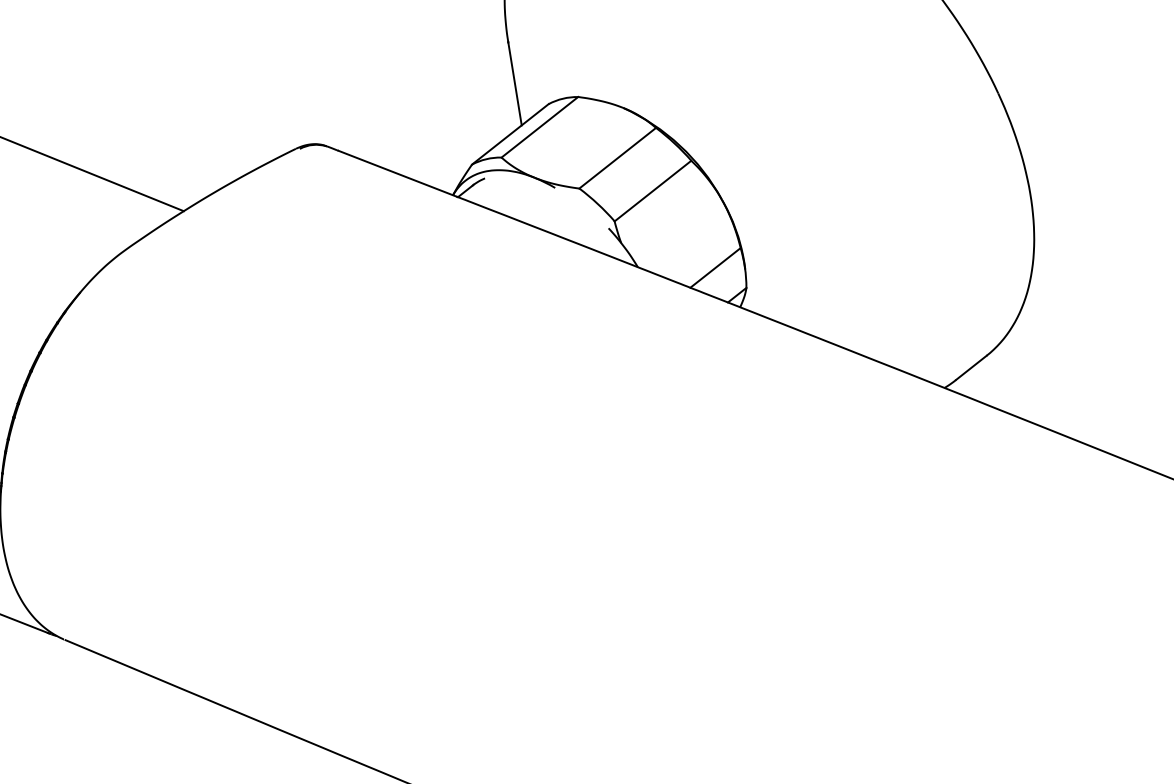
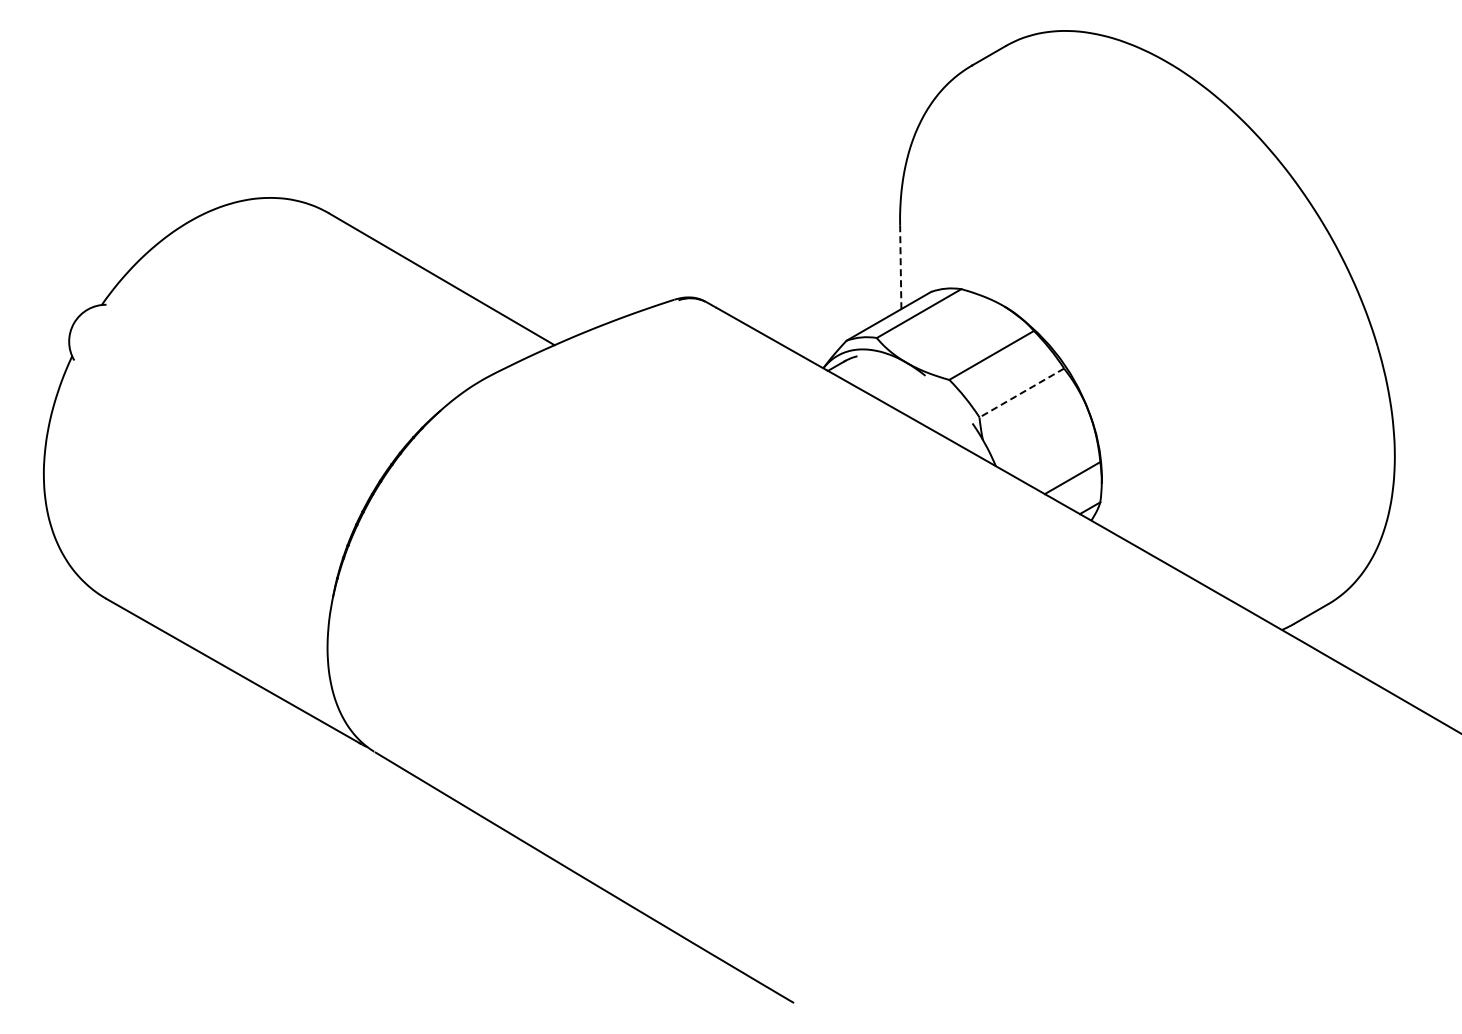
line: (514, 84) -> (900, 267), solid -> dashed
line: (652, 191) -> (1021, 393), solid -> dashed

